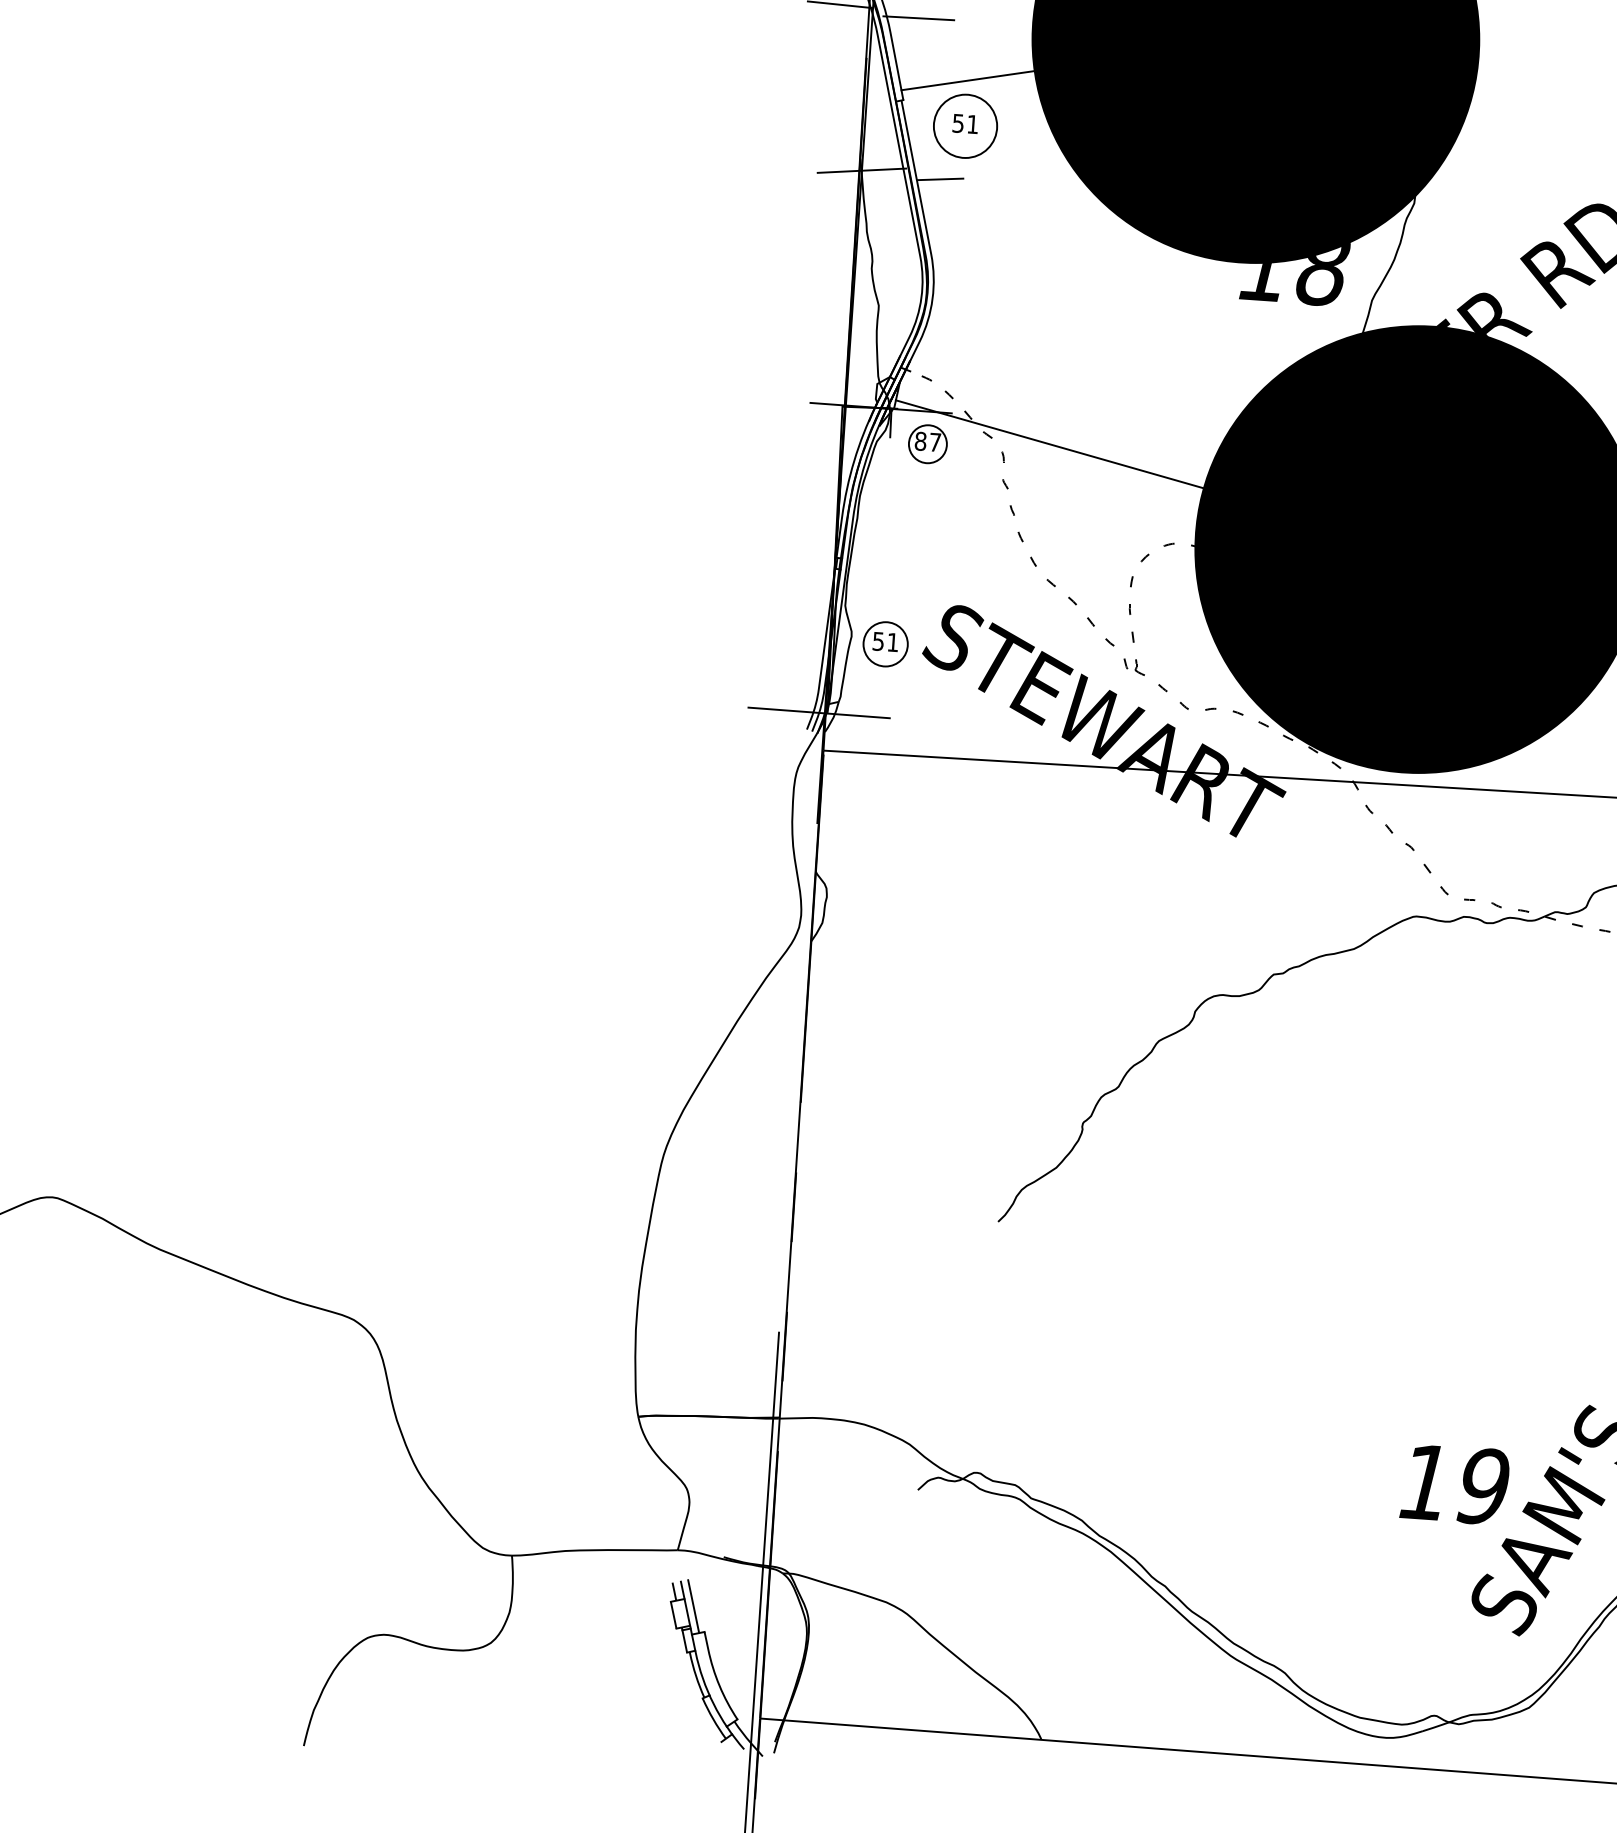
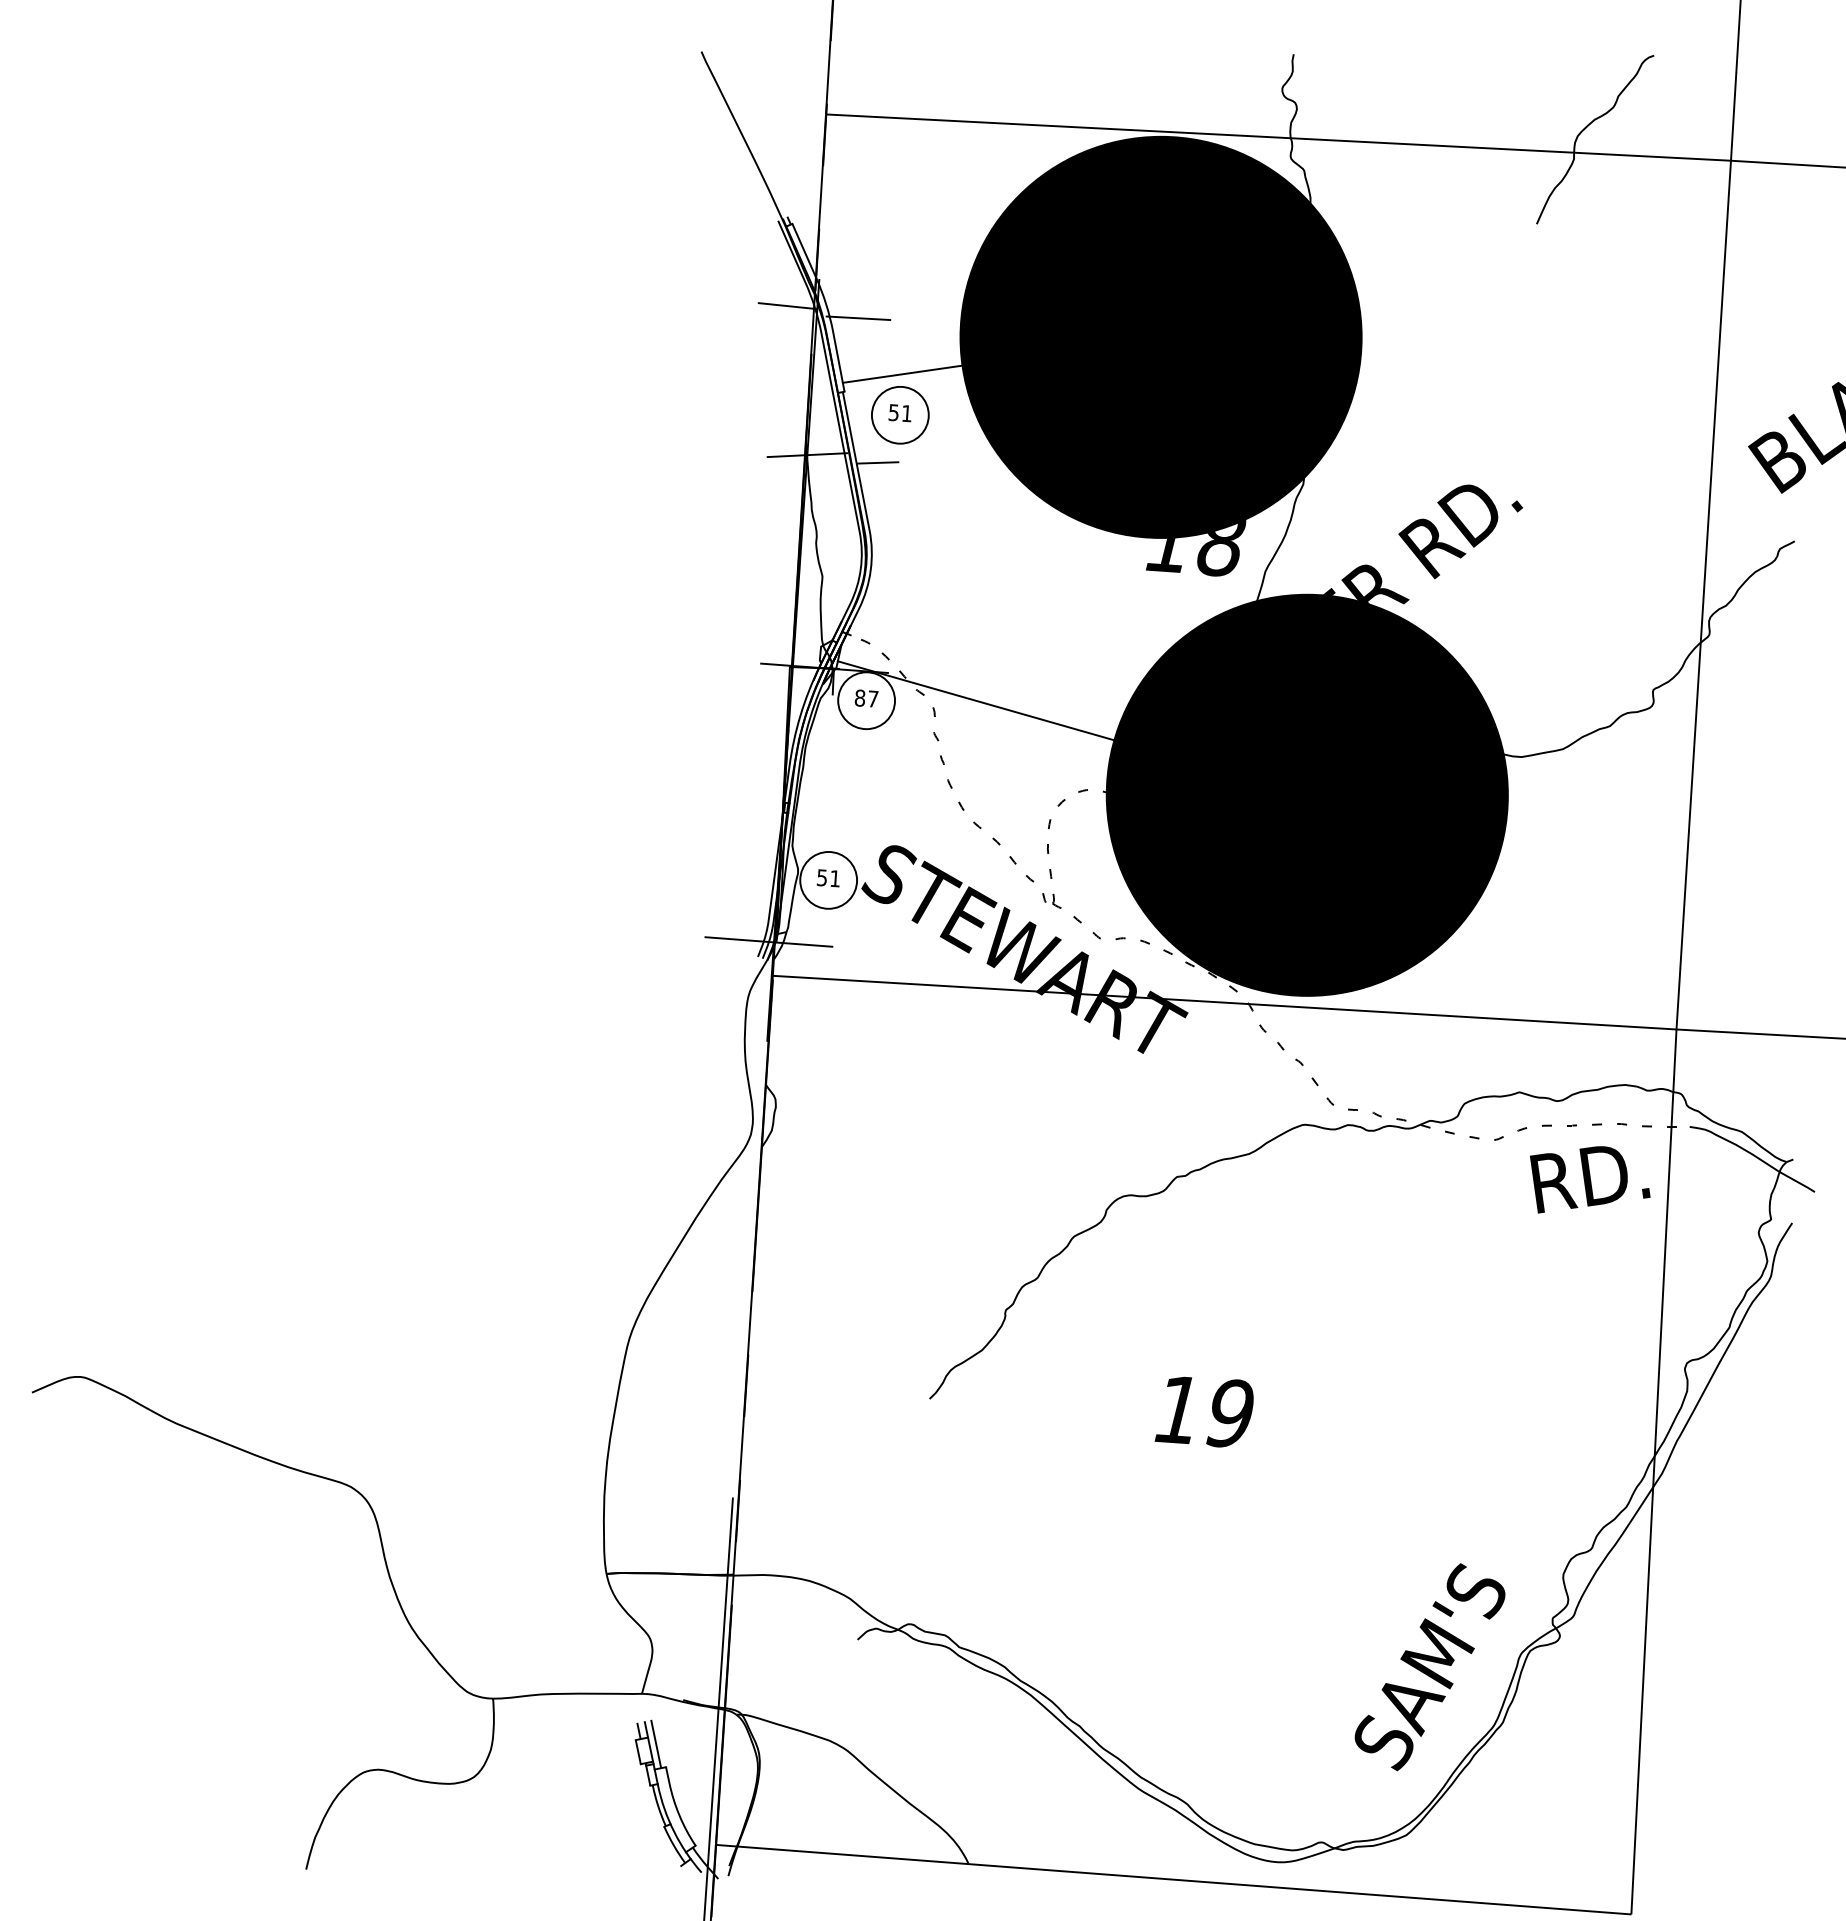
circle: (927, 443) -> (866, 700), size x1.67
circle: (885, 644) -> (828, 880), size x1.43
text: (1453, 1484) -> (1203, 1411), moved

